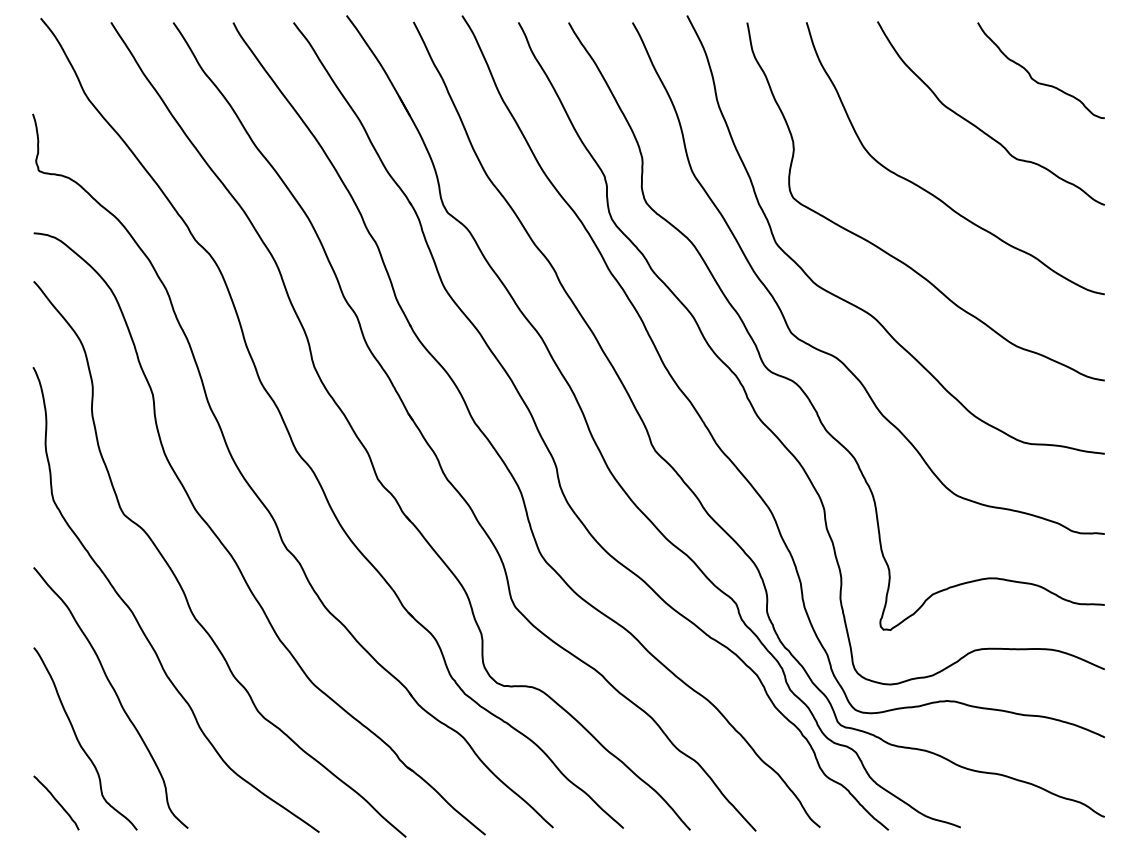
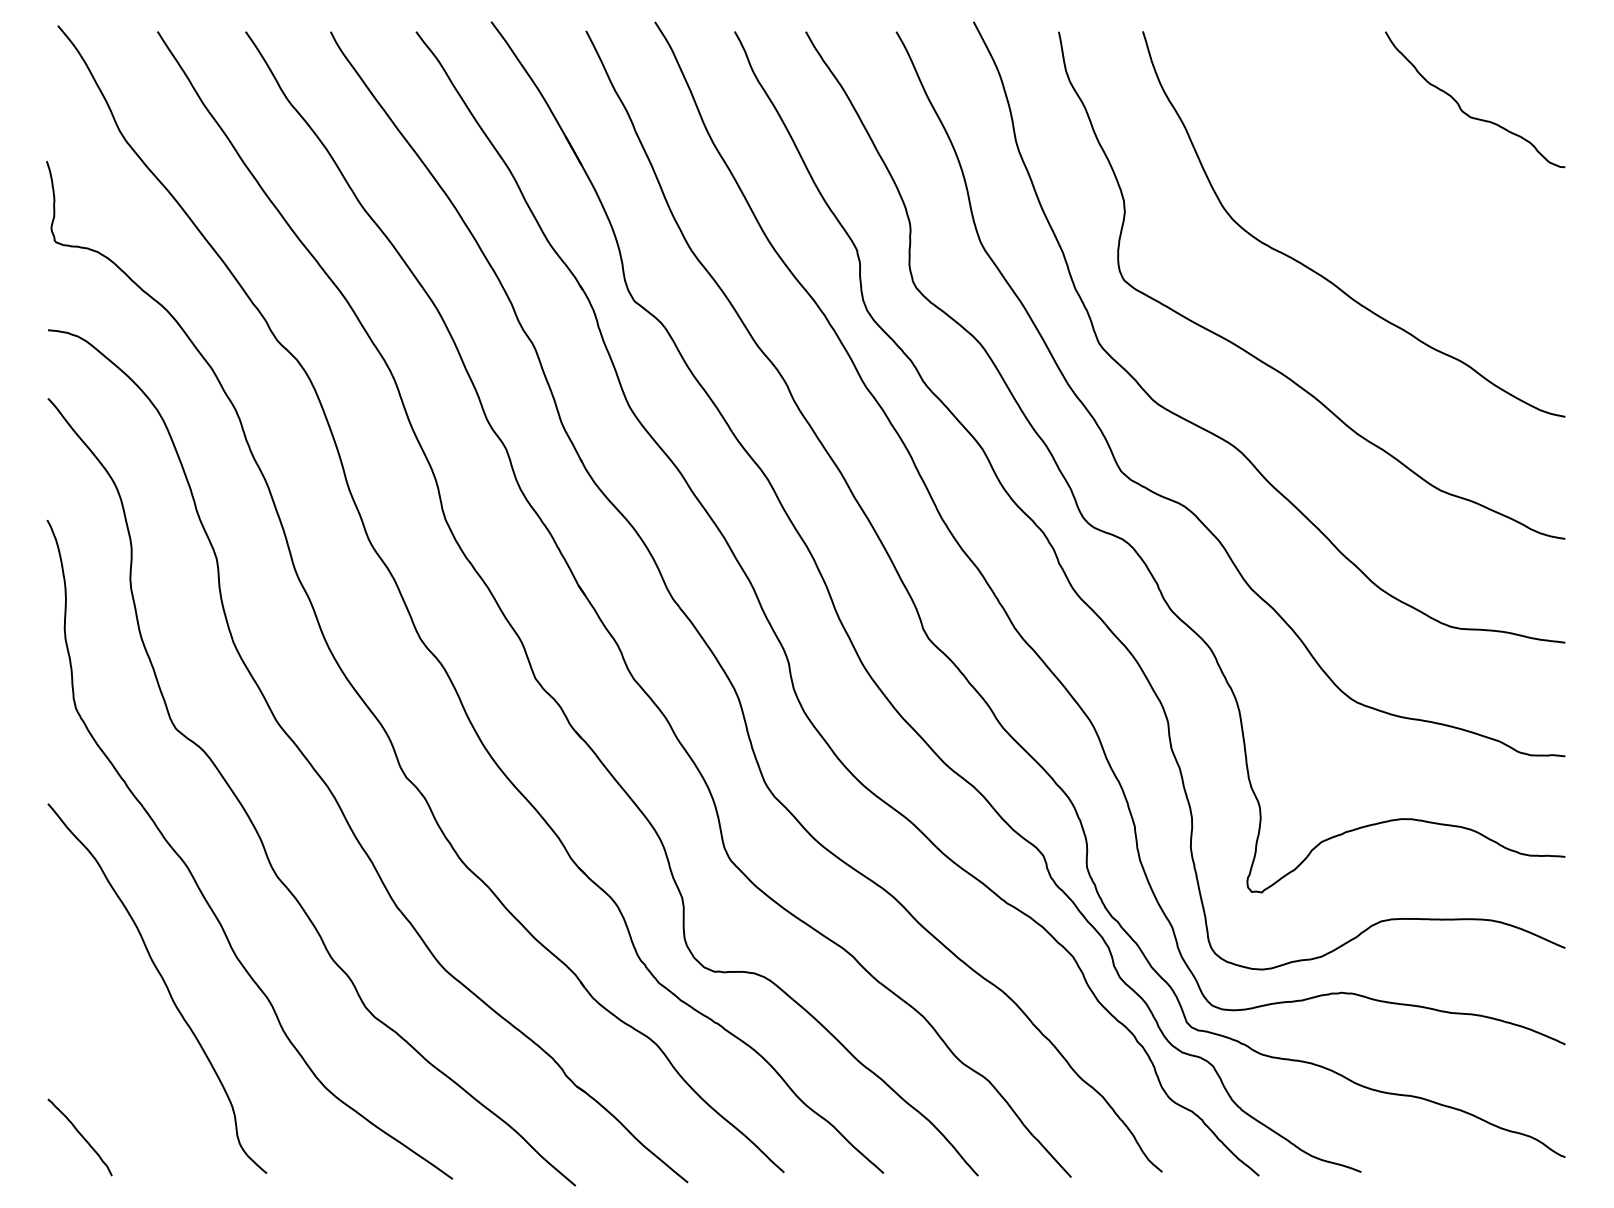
curve: (980, 128) -> (1389, 181), removed
curve: (79, 741) -> (112, 1050), removed

